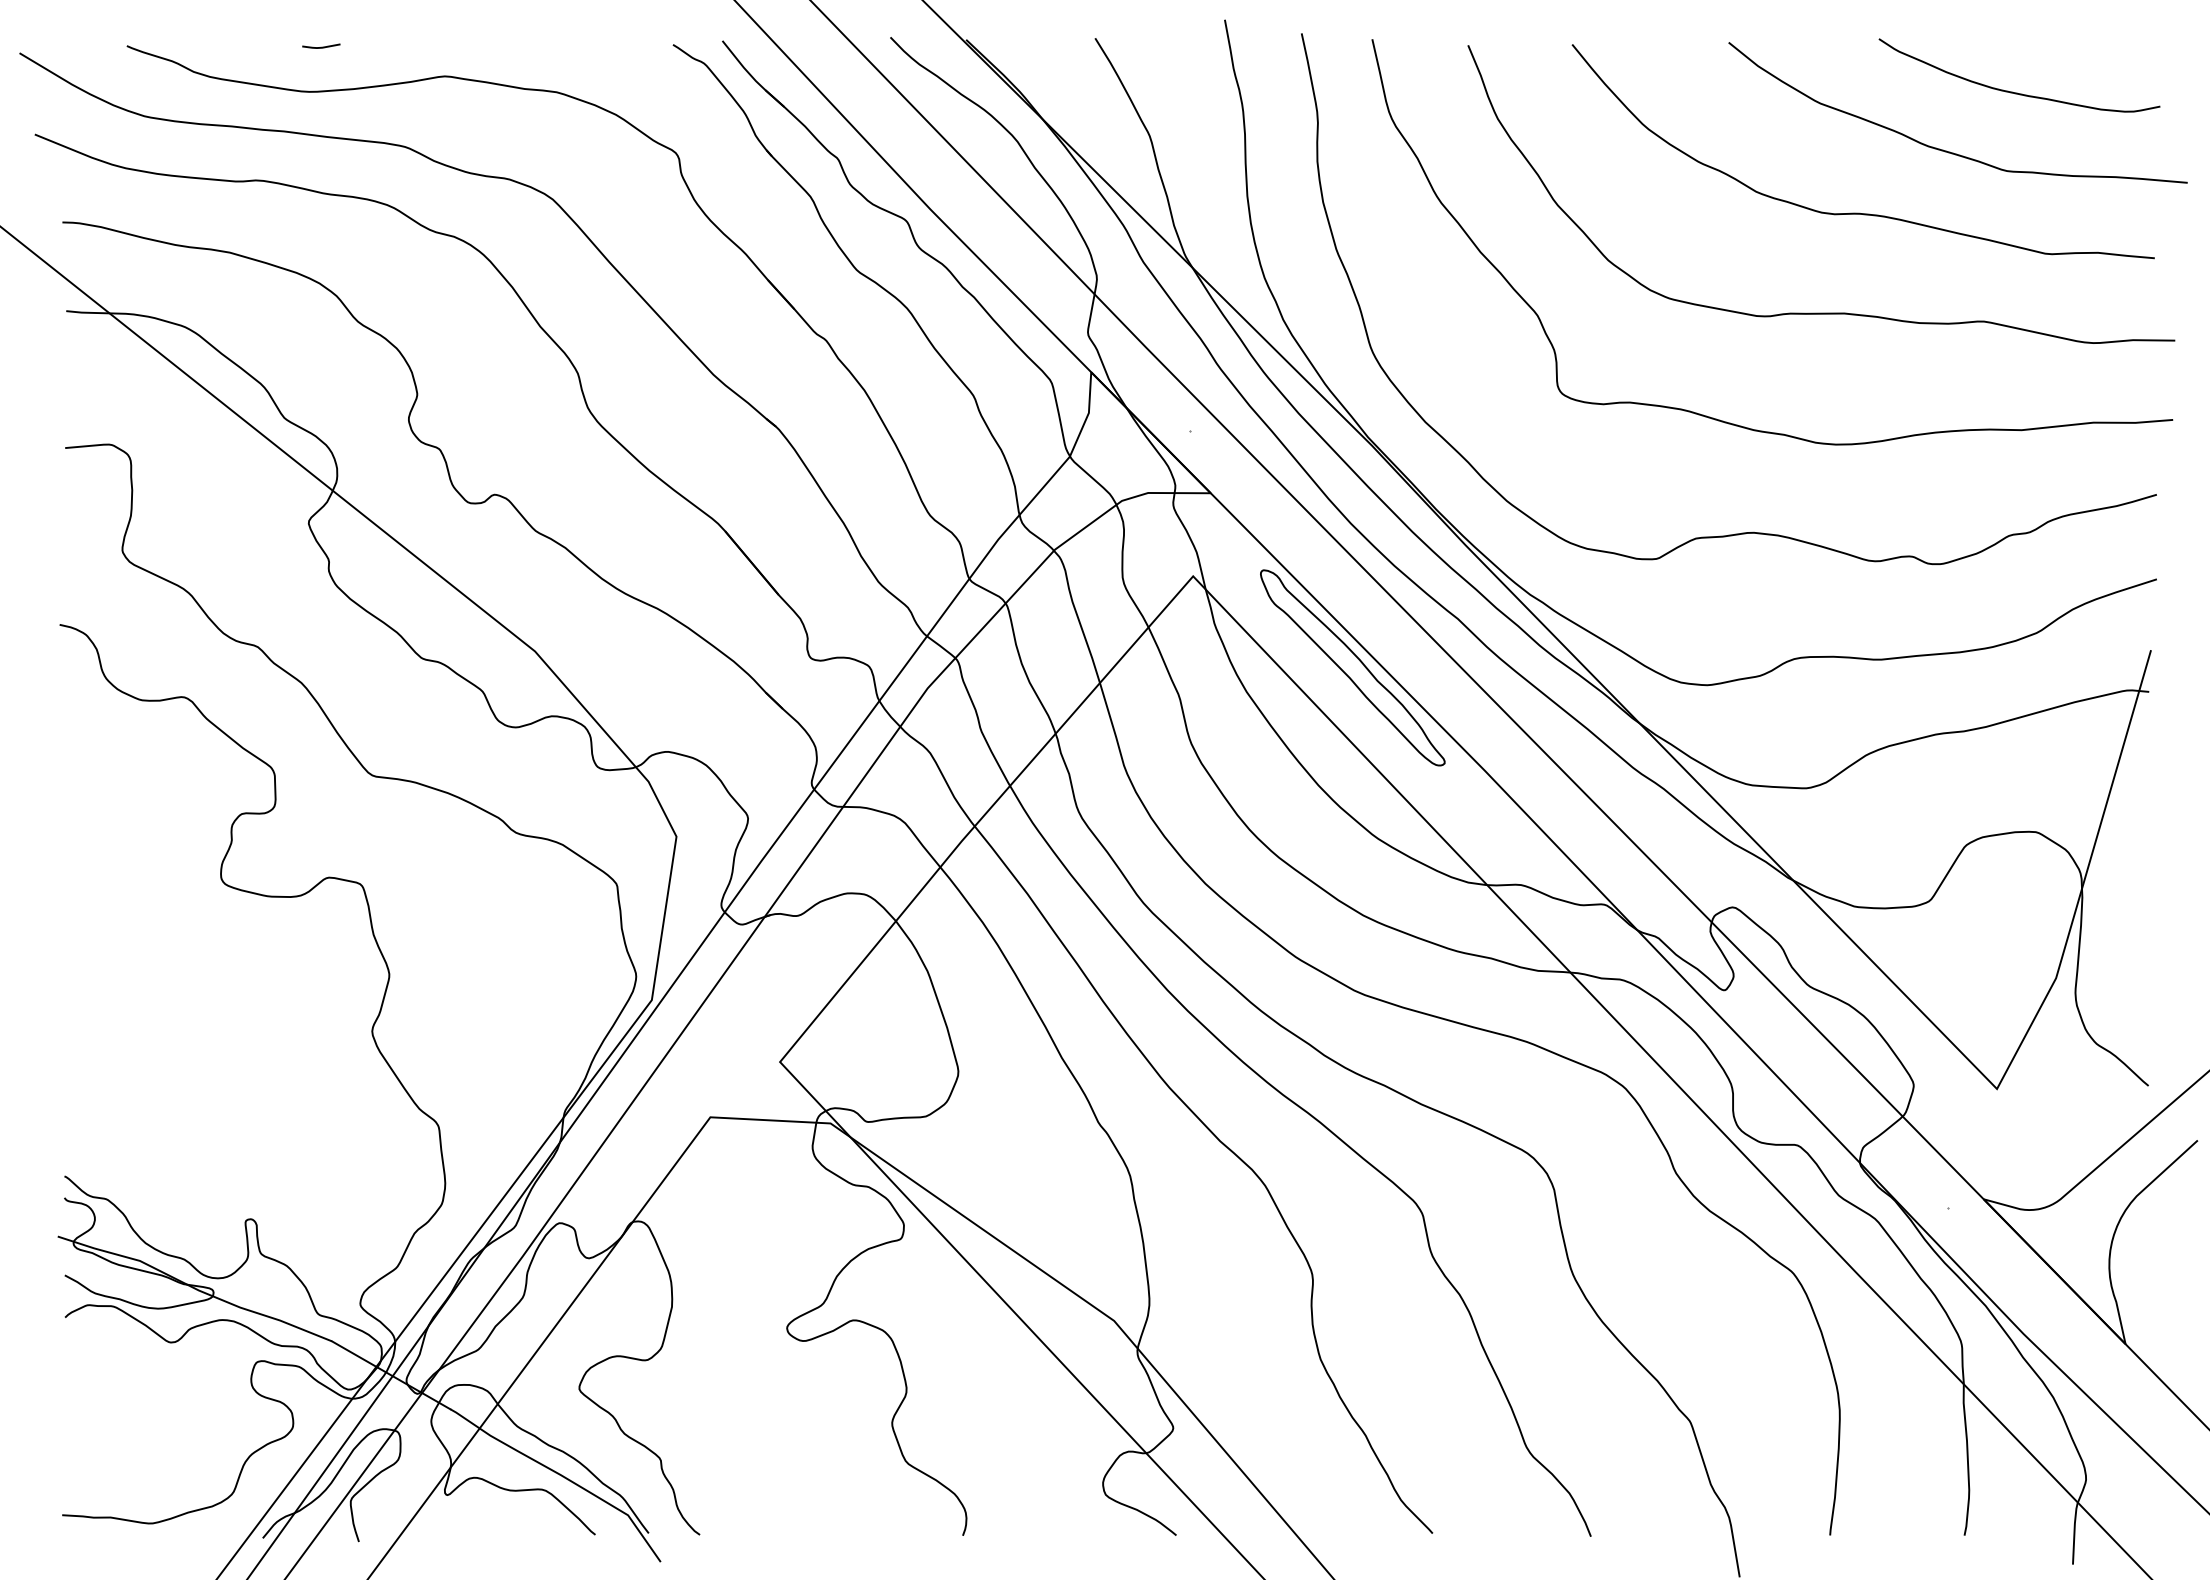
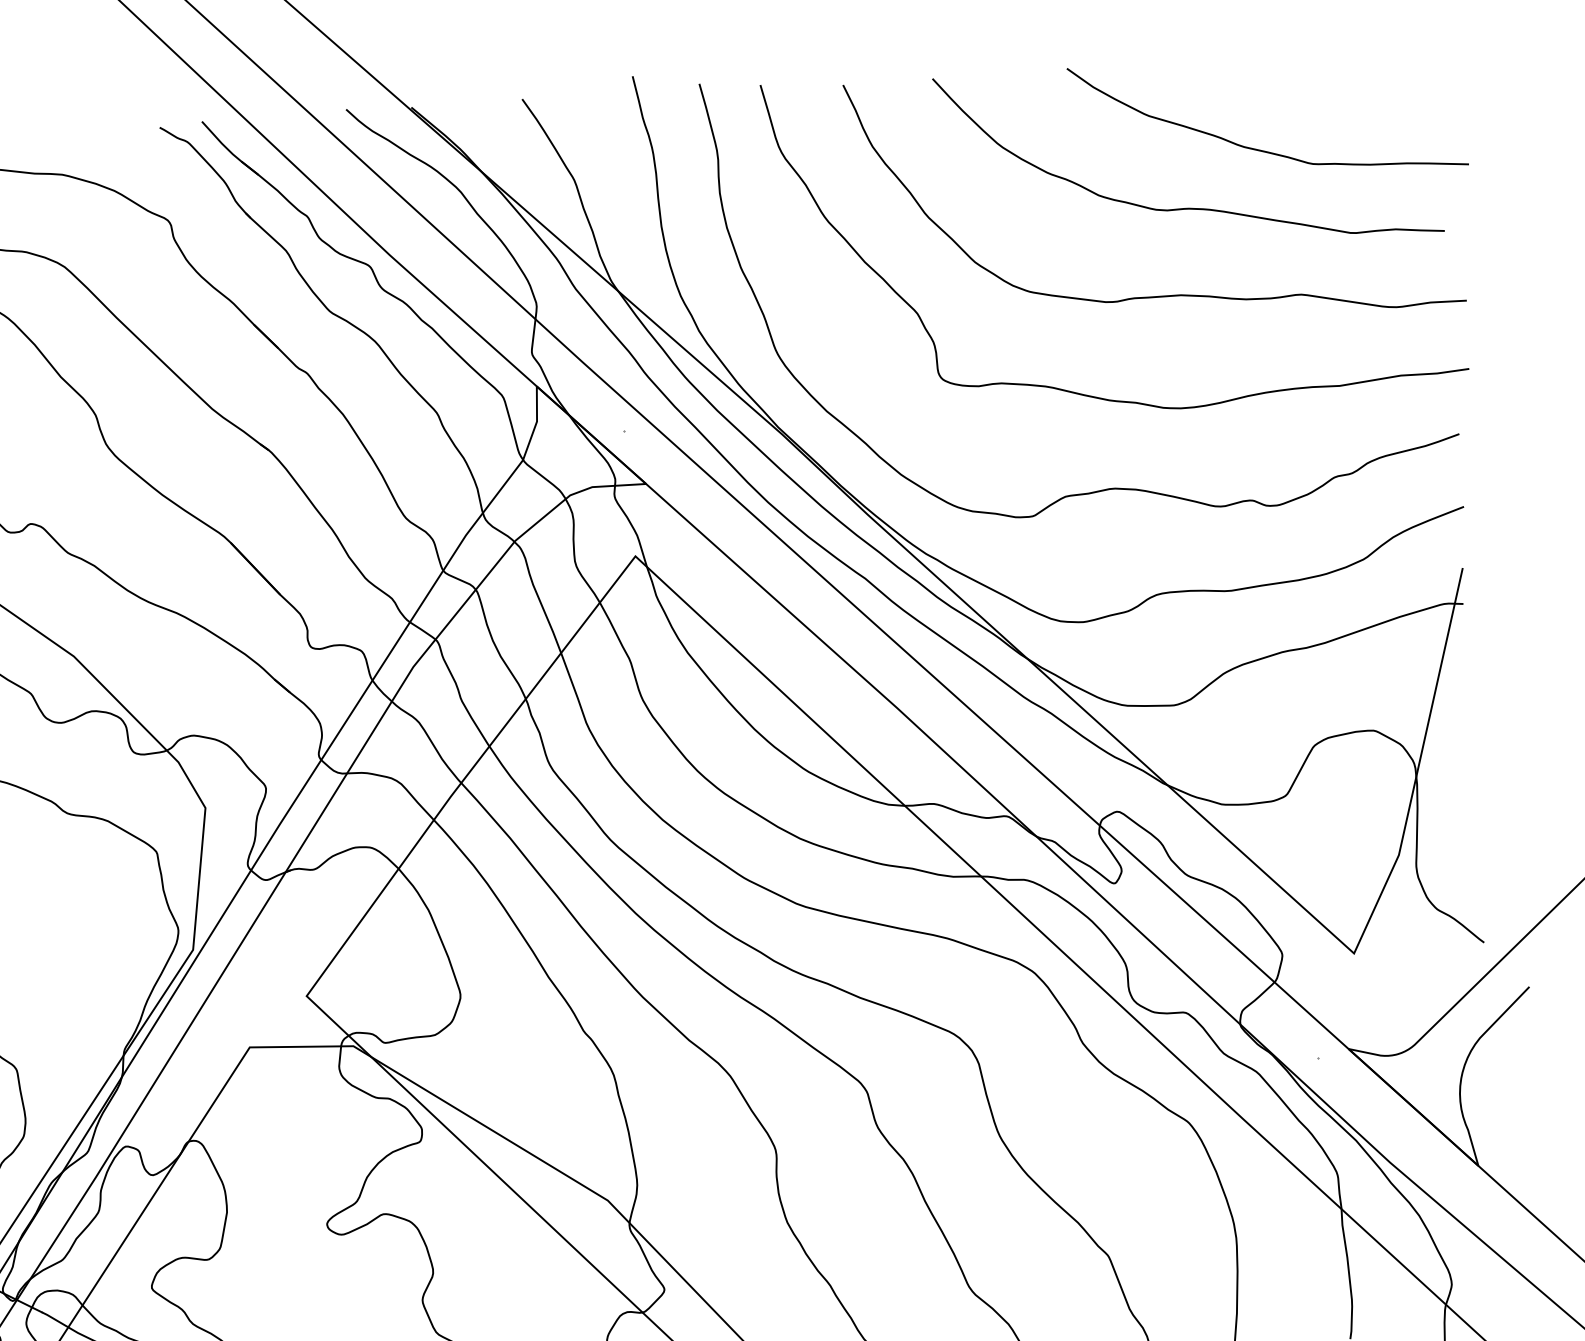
curve: (2017, 92) -> (1317, 95), removed
part: (1352, 667) -> (777, 626), removed

